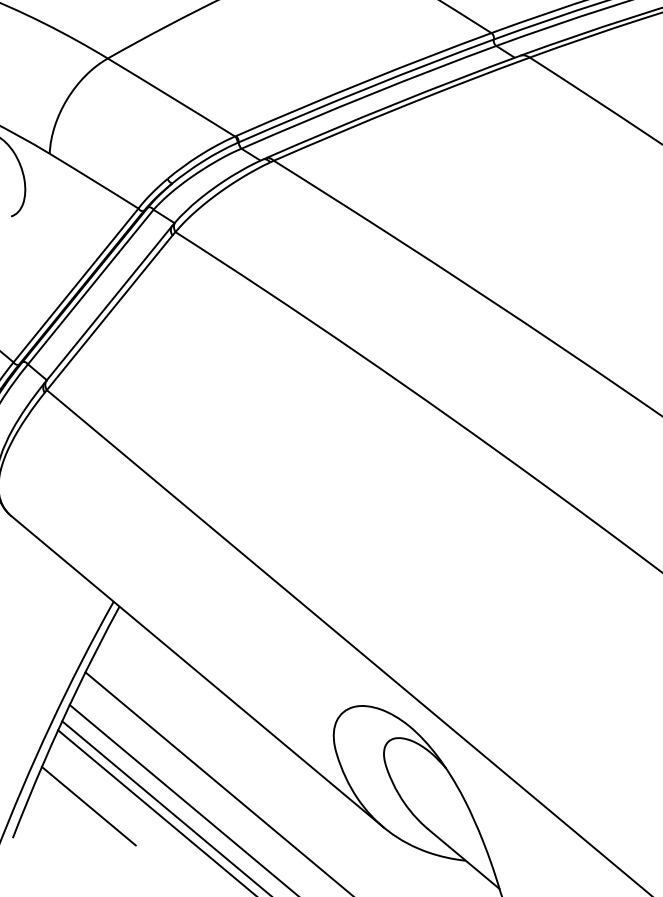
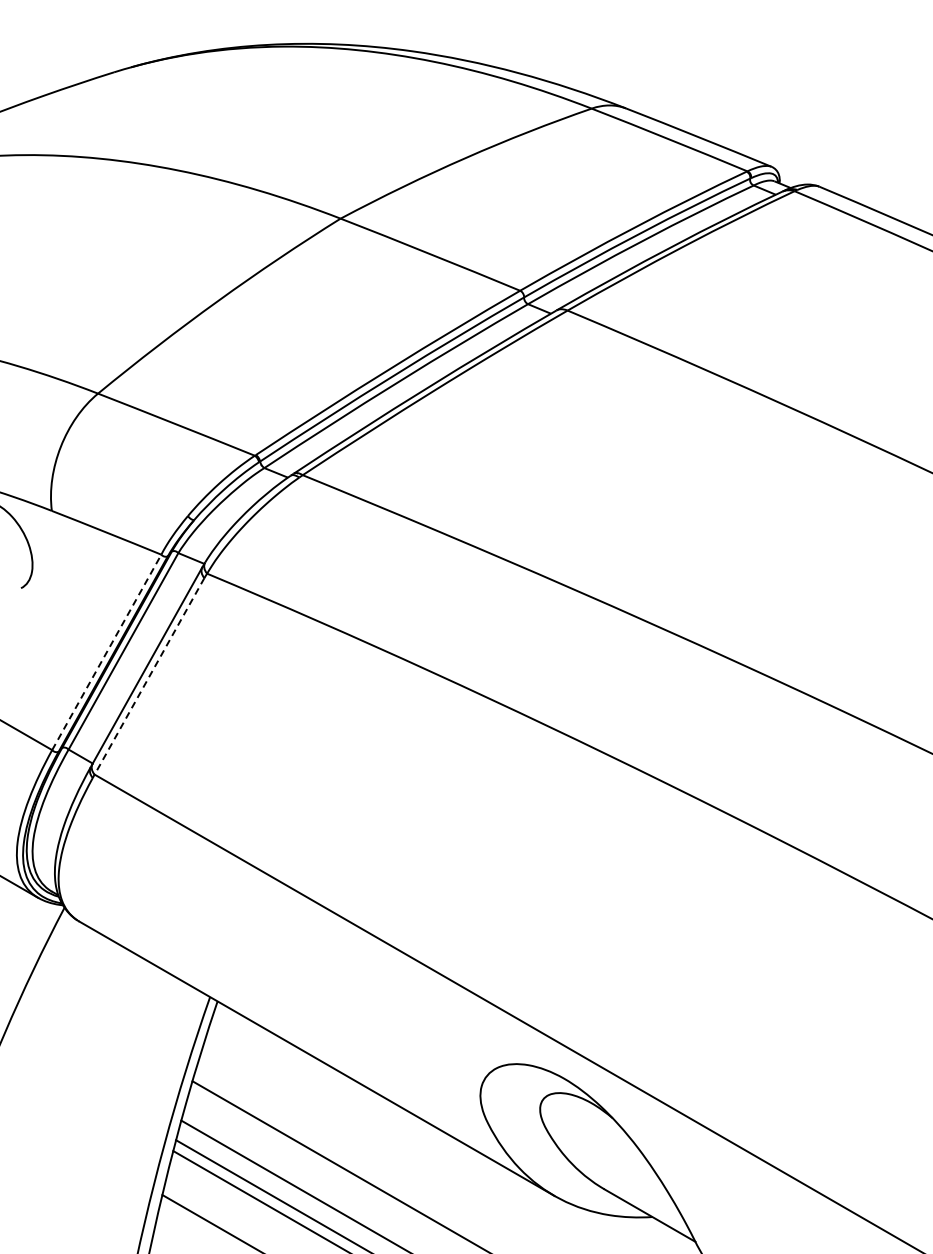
line: (75, 285) -> (106, 652), solid -> dashed
line: (109, 312) -> (149, 676), solid -> dashed

